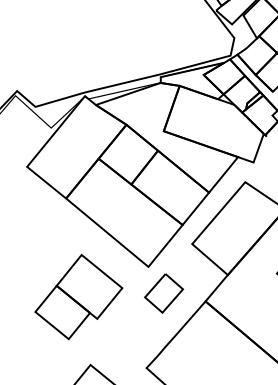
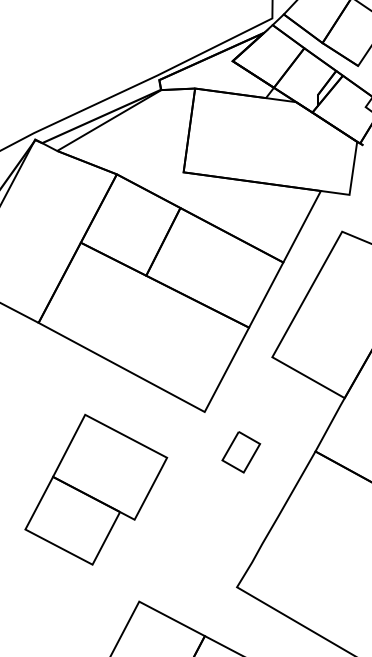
part: (164, 293) -> (241, 452), size x0.6

